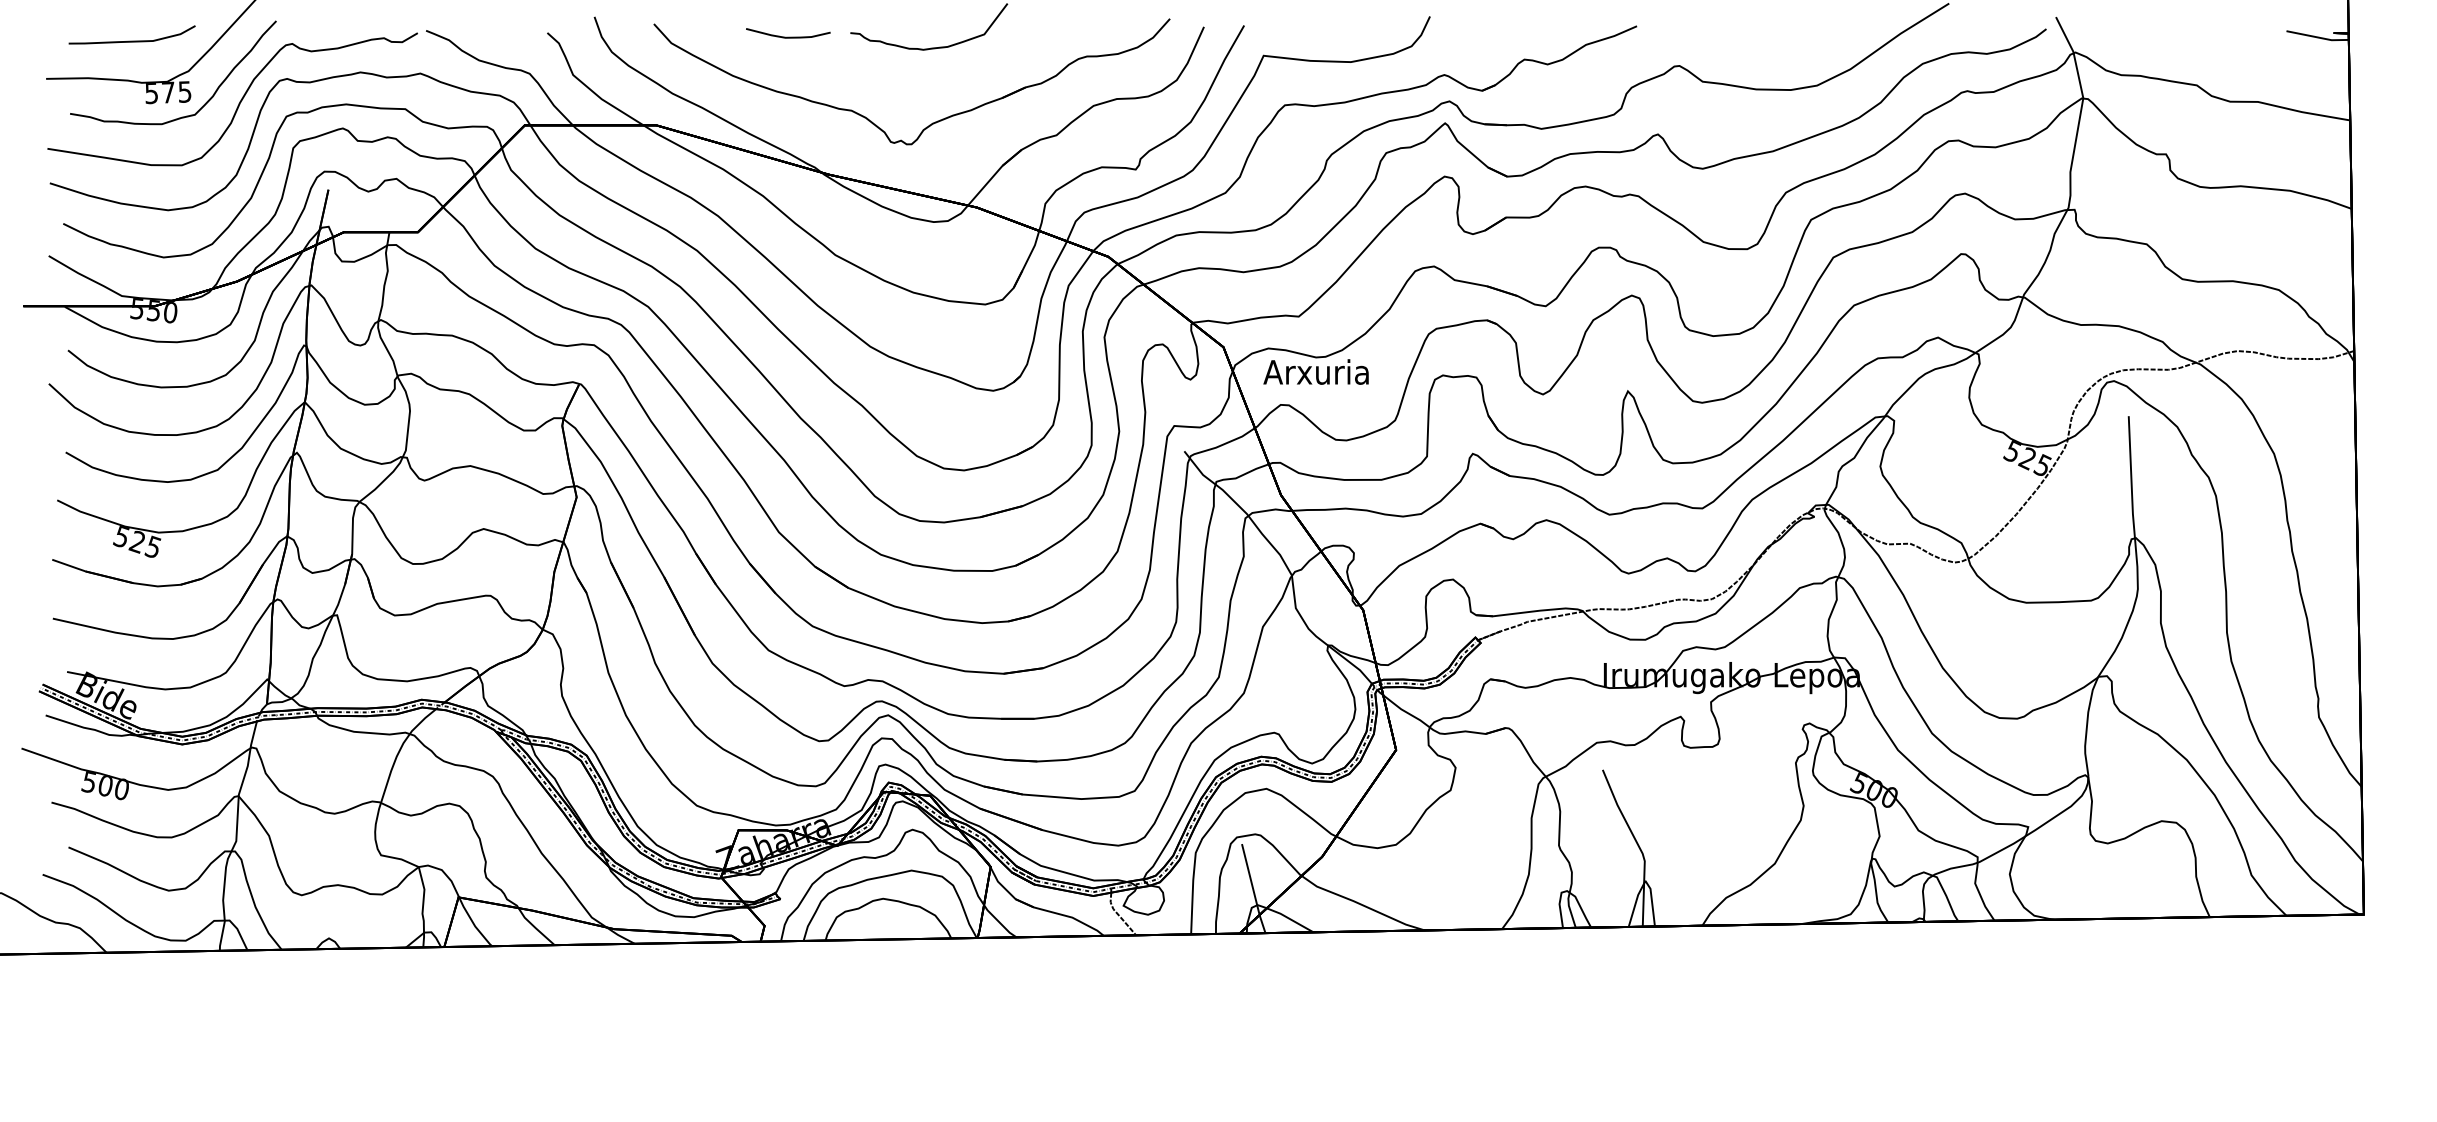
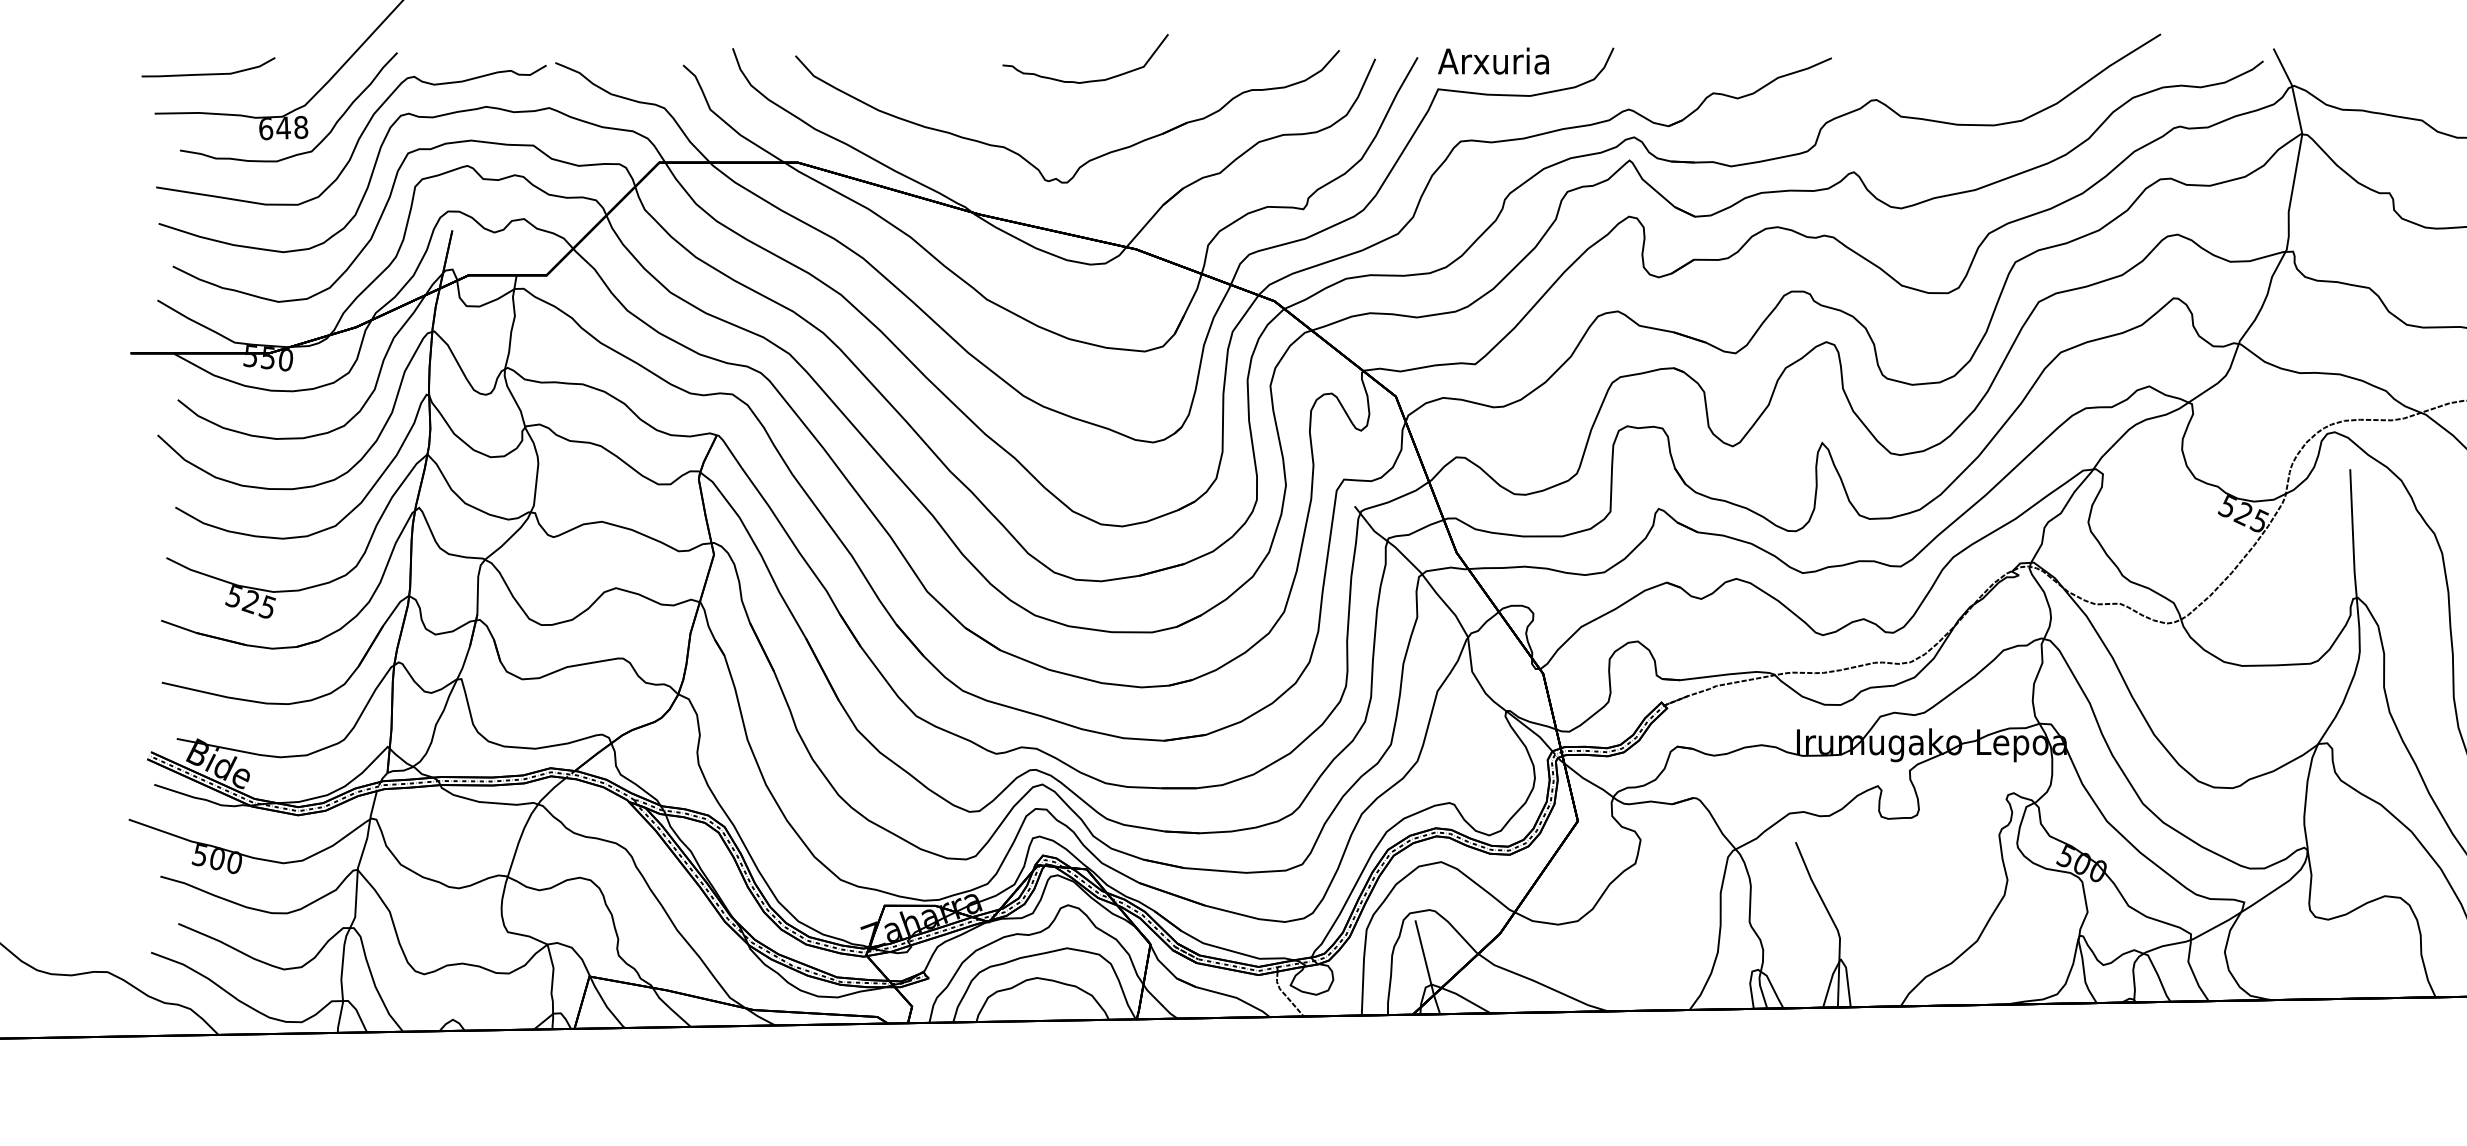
curve: (788, 36) -> (937, 68), removed
curve: (131, 40) -> (207, 73), moved
text: (168, 92) -> (283, 128), 575 -> 648
text: (1315, 371) -> (1492, 60), moved

